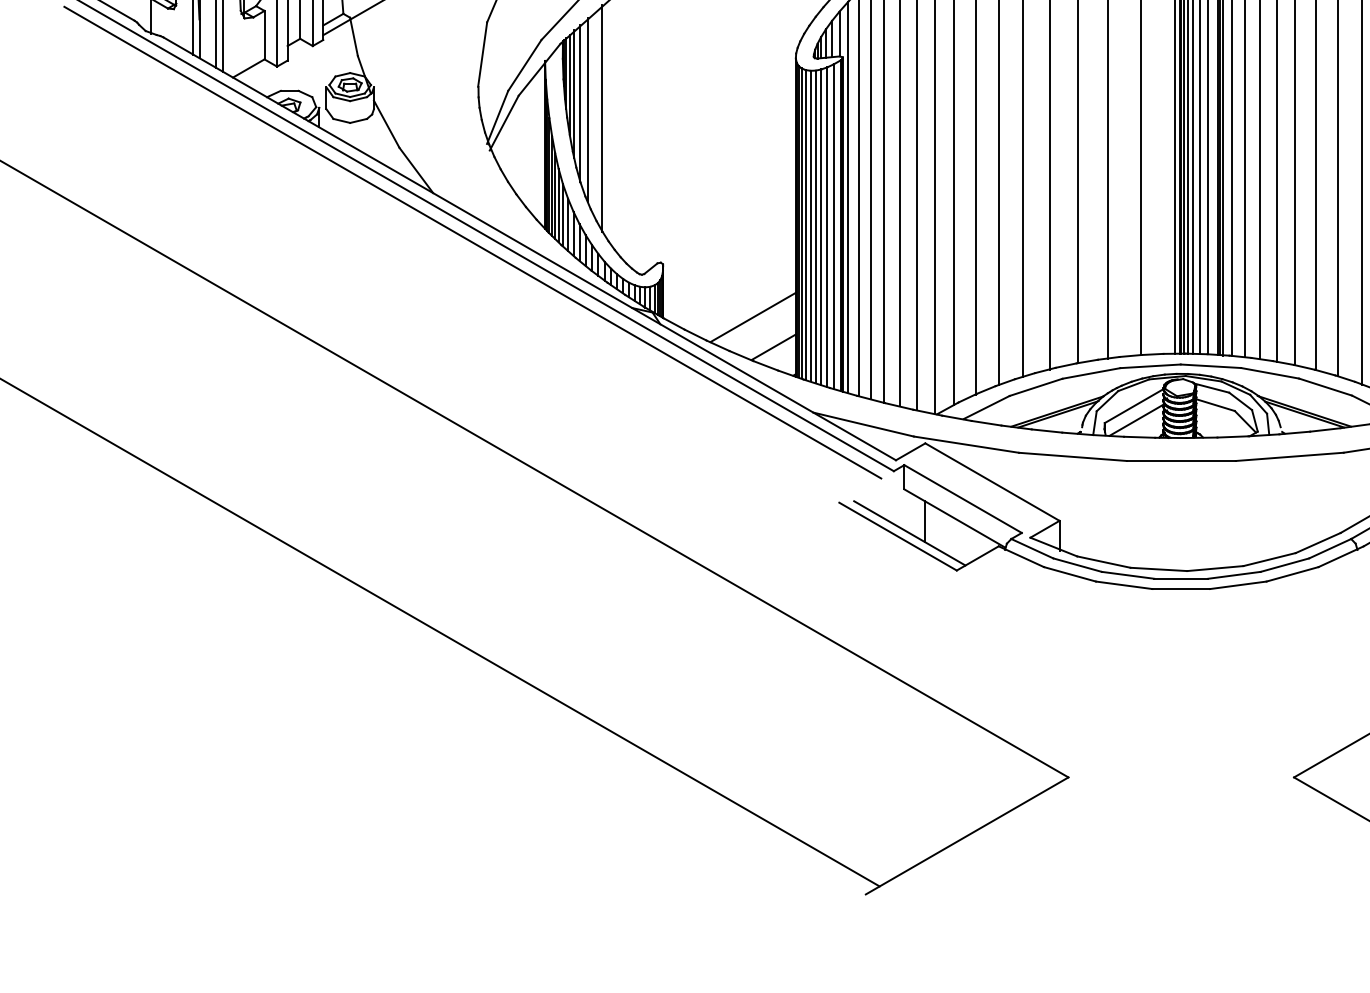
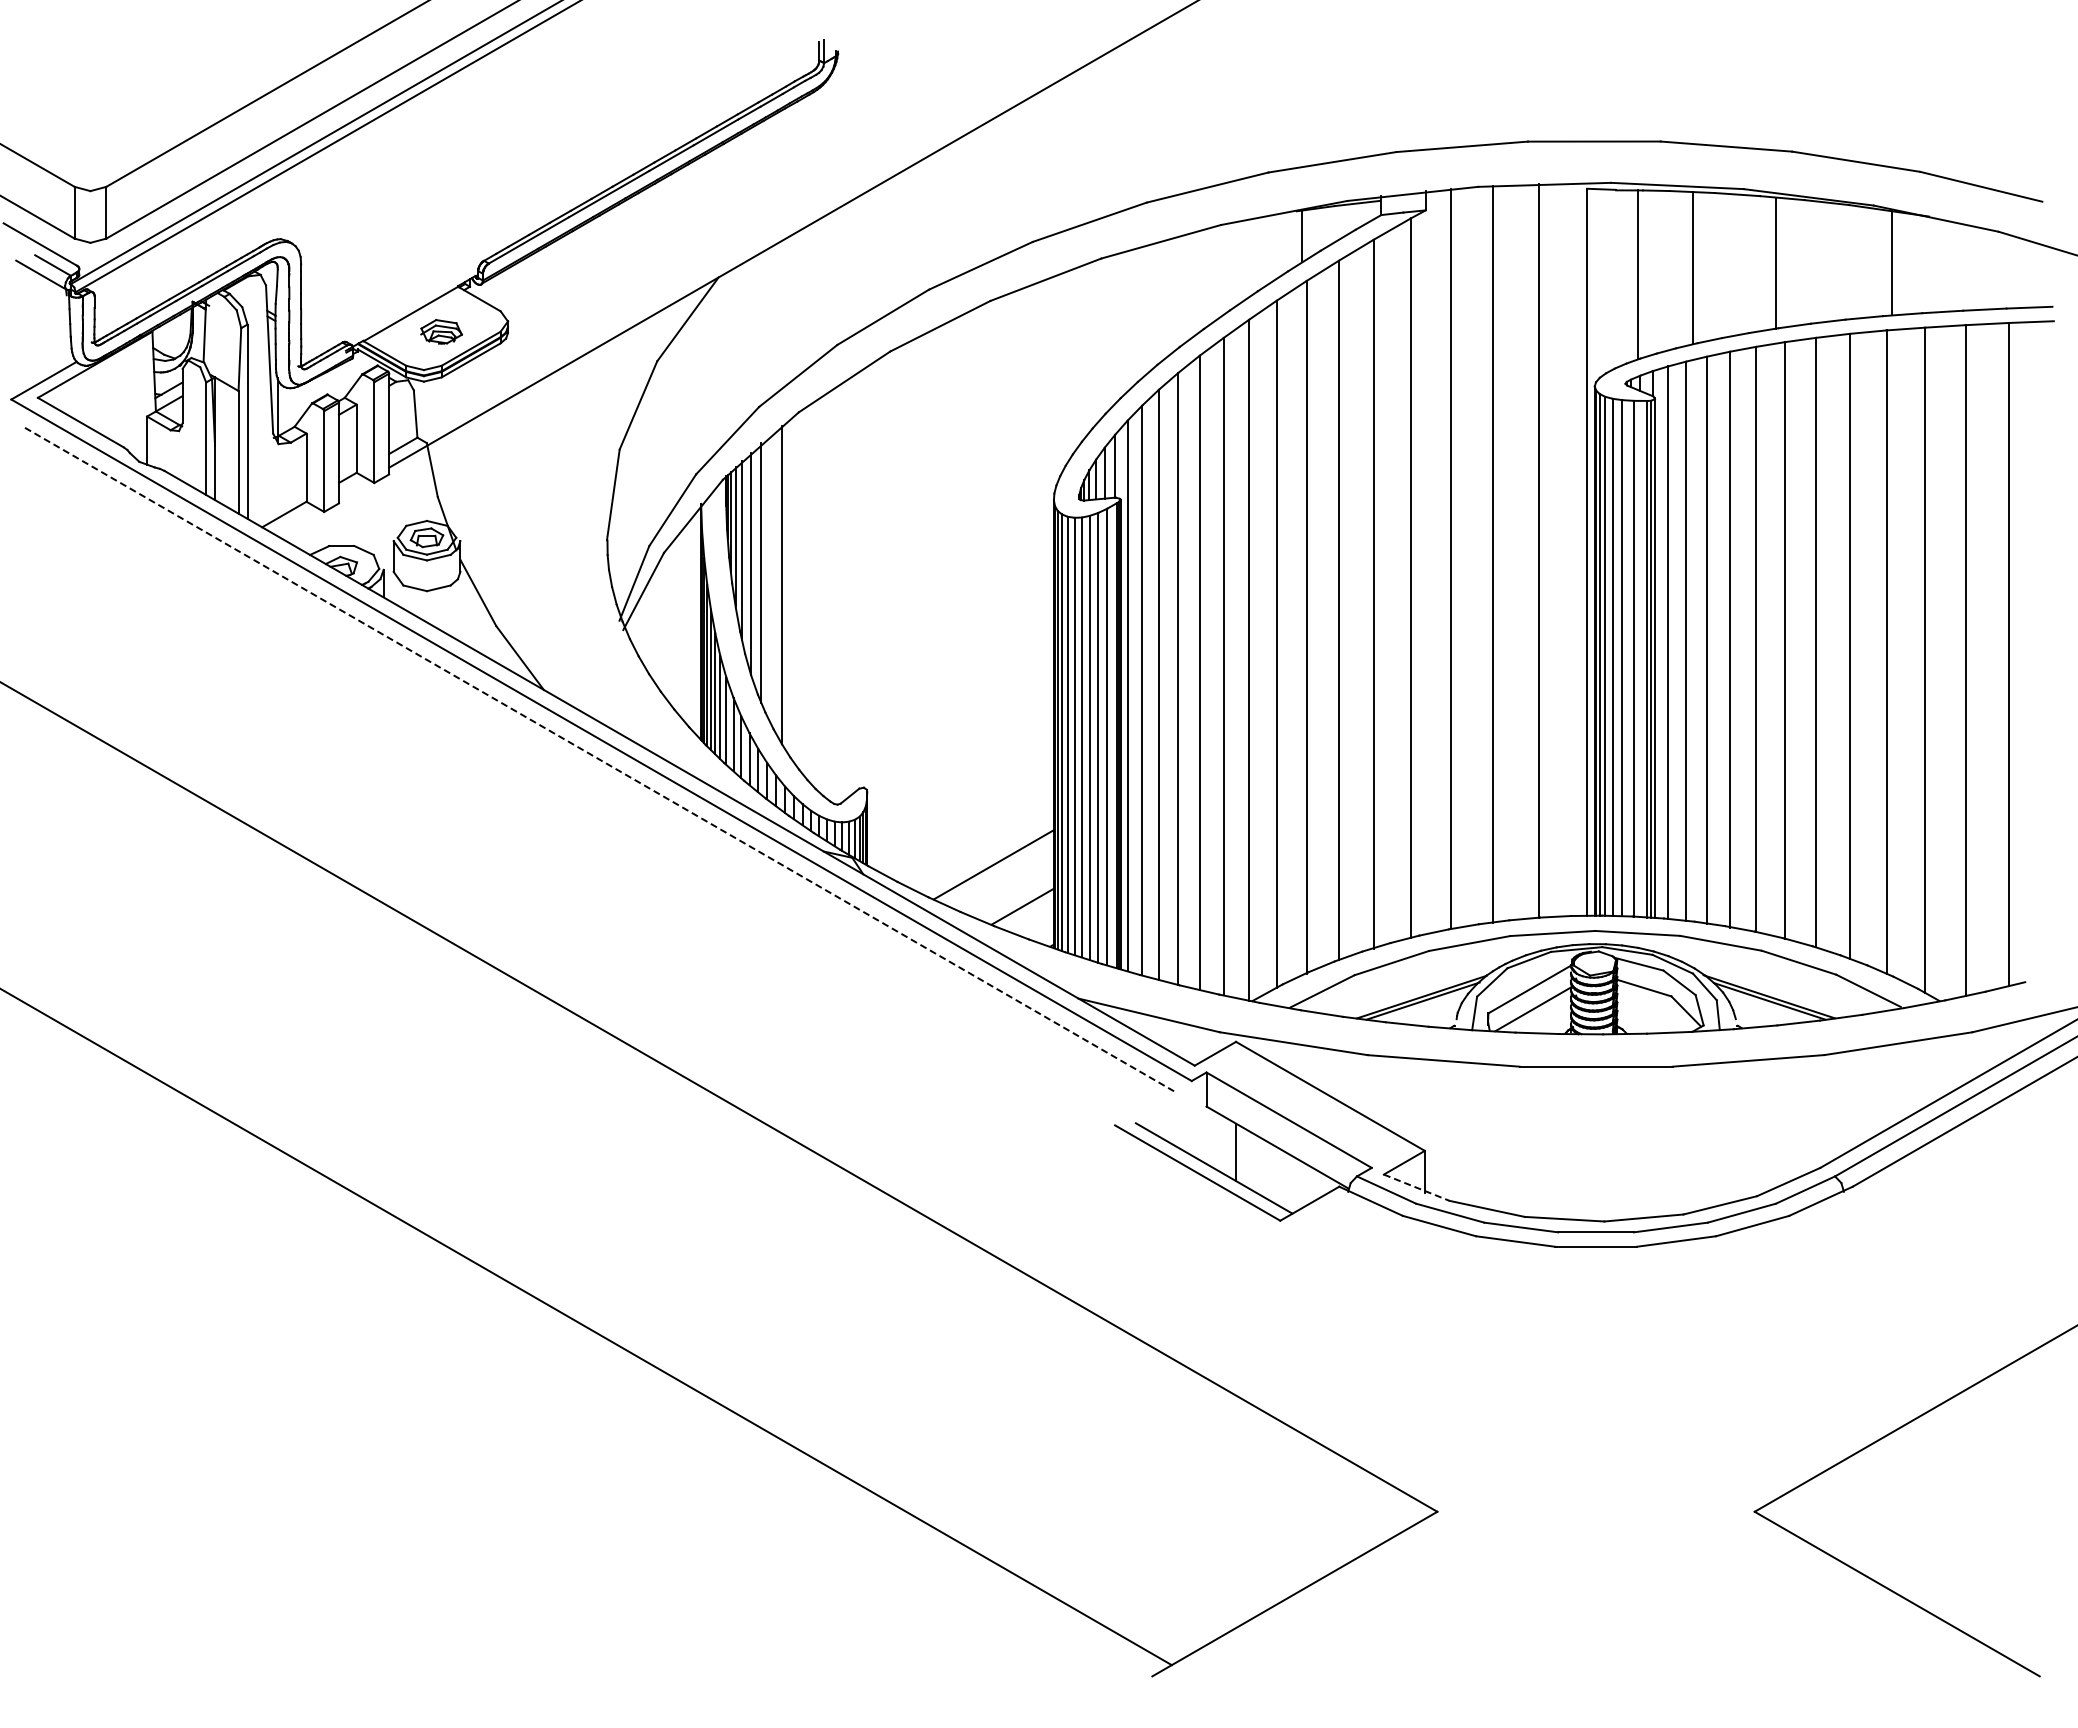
line: (472, 242) -> (599, 759), solid -> dashed
line: (1054, 546) -> (1417, 1187), solid -> dashed

